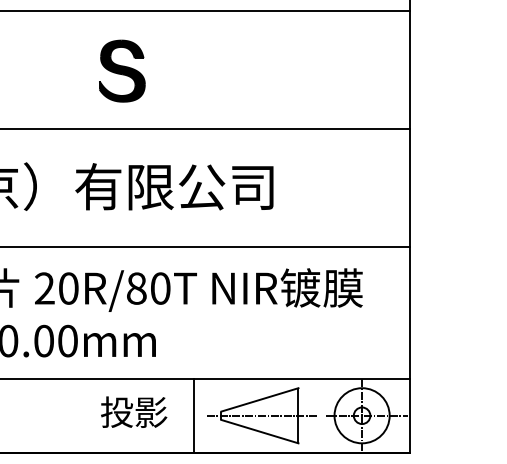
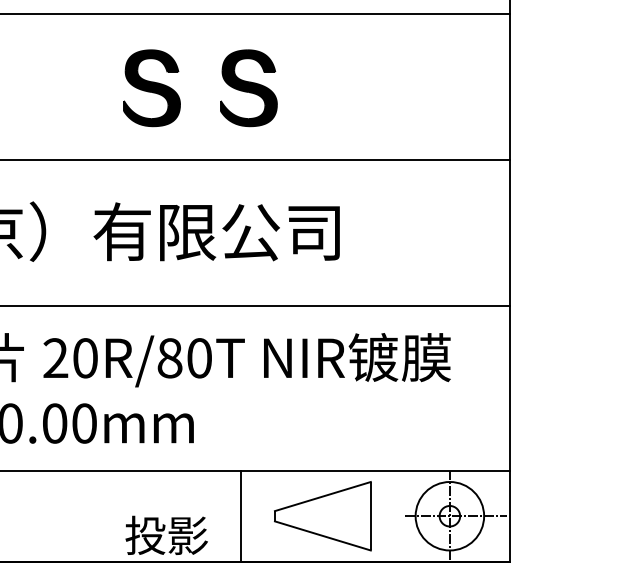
part: (200, 70) -> (249, 87), added
text: (134, 411) -> (167, 534), moved
line: (261, 415) -> (324, 515), removed

